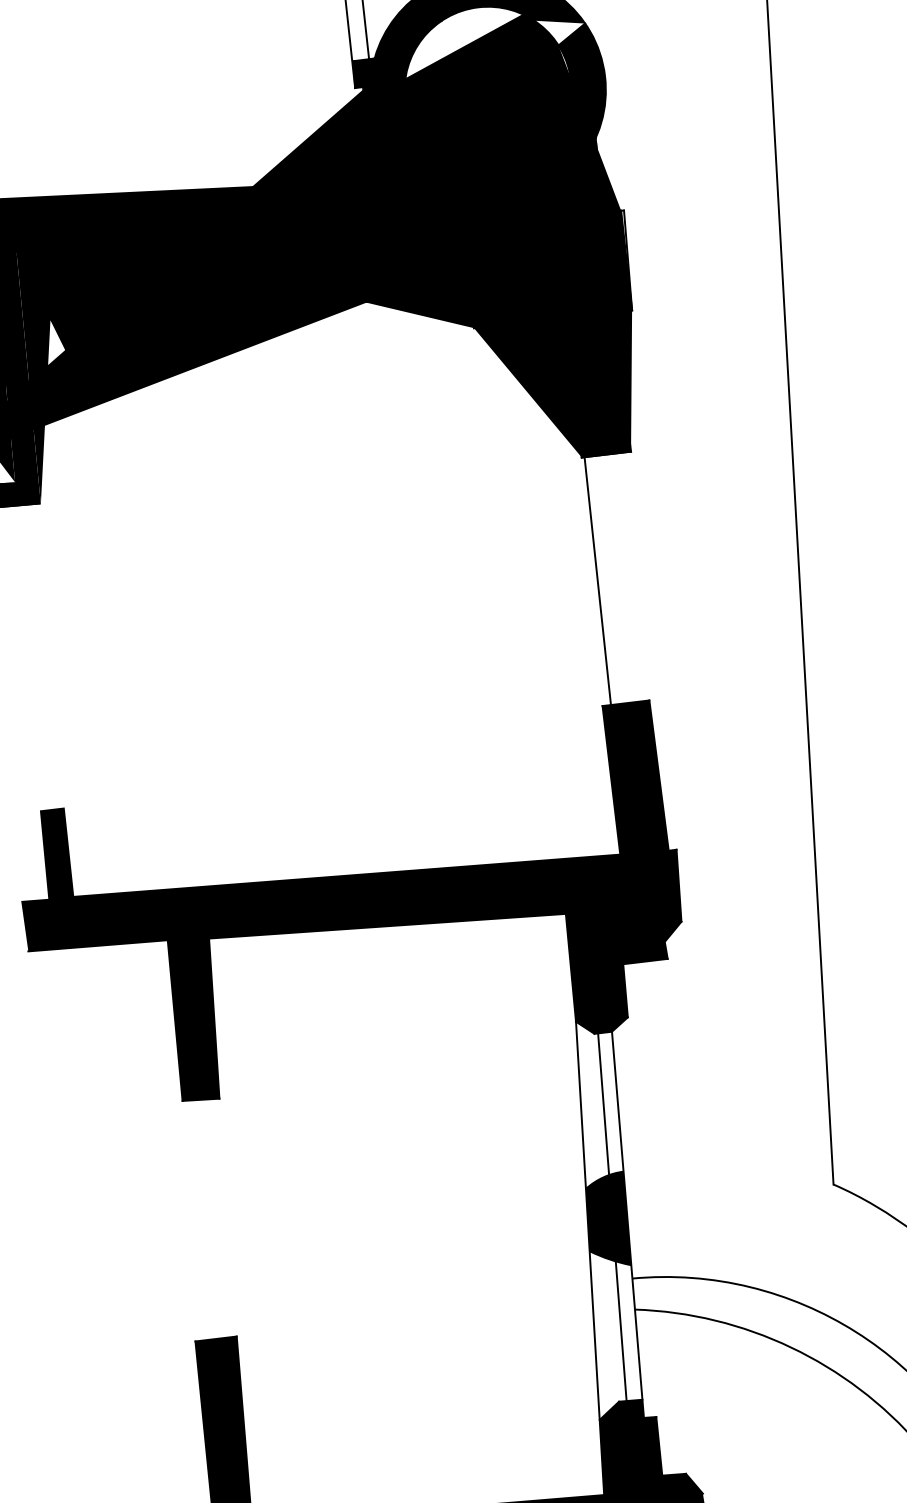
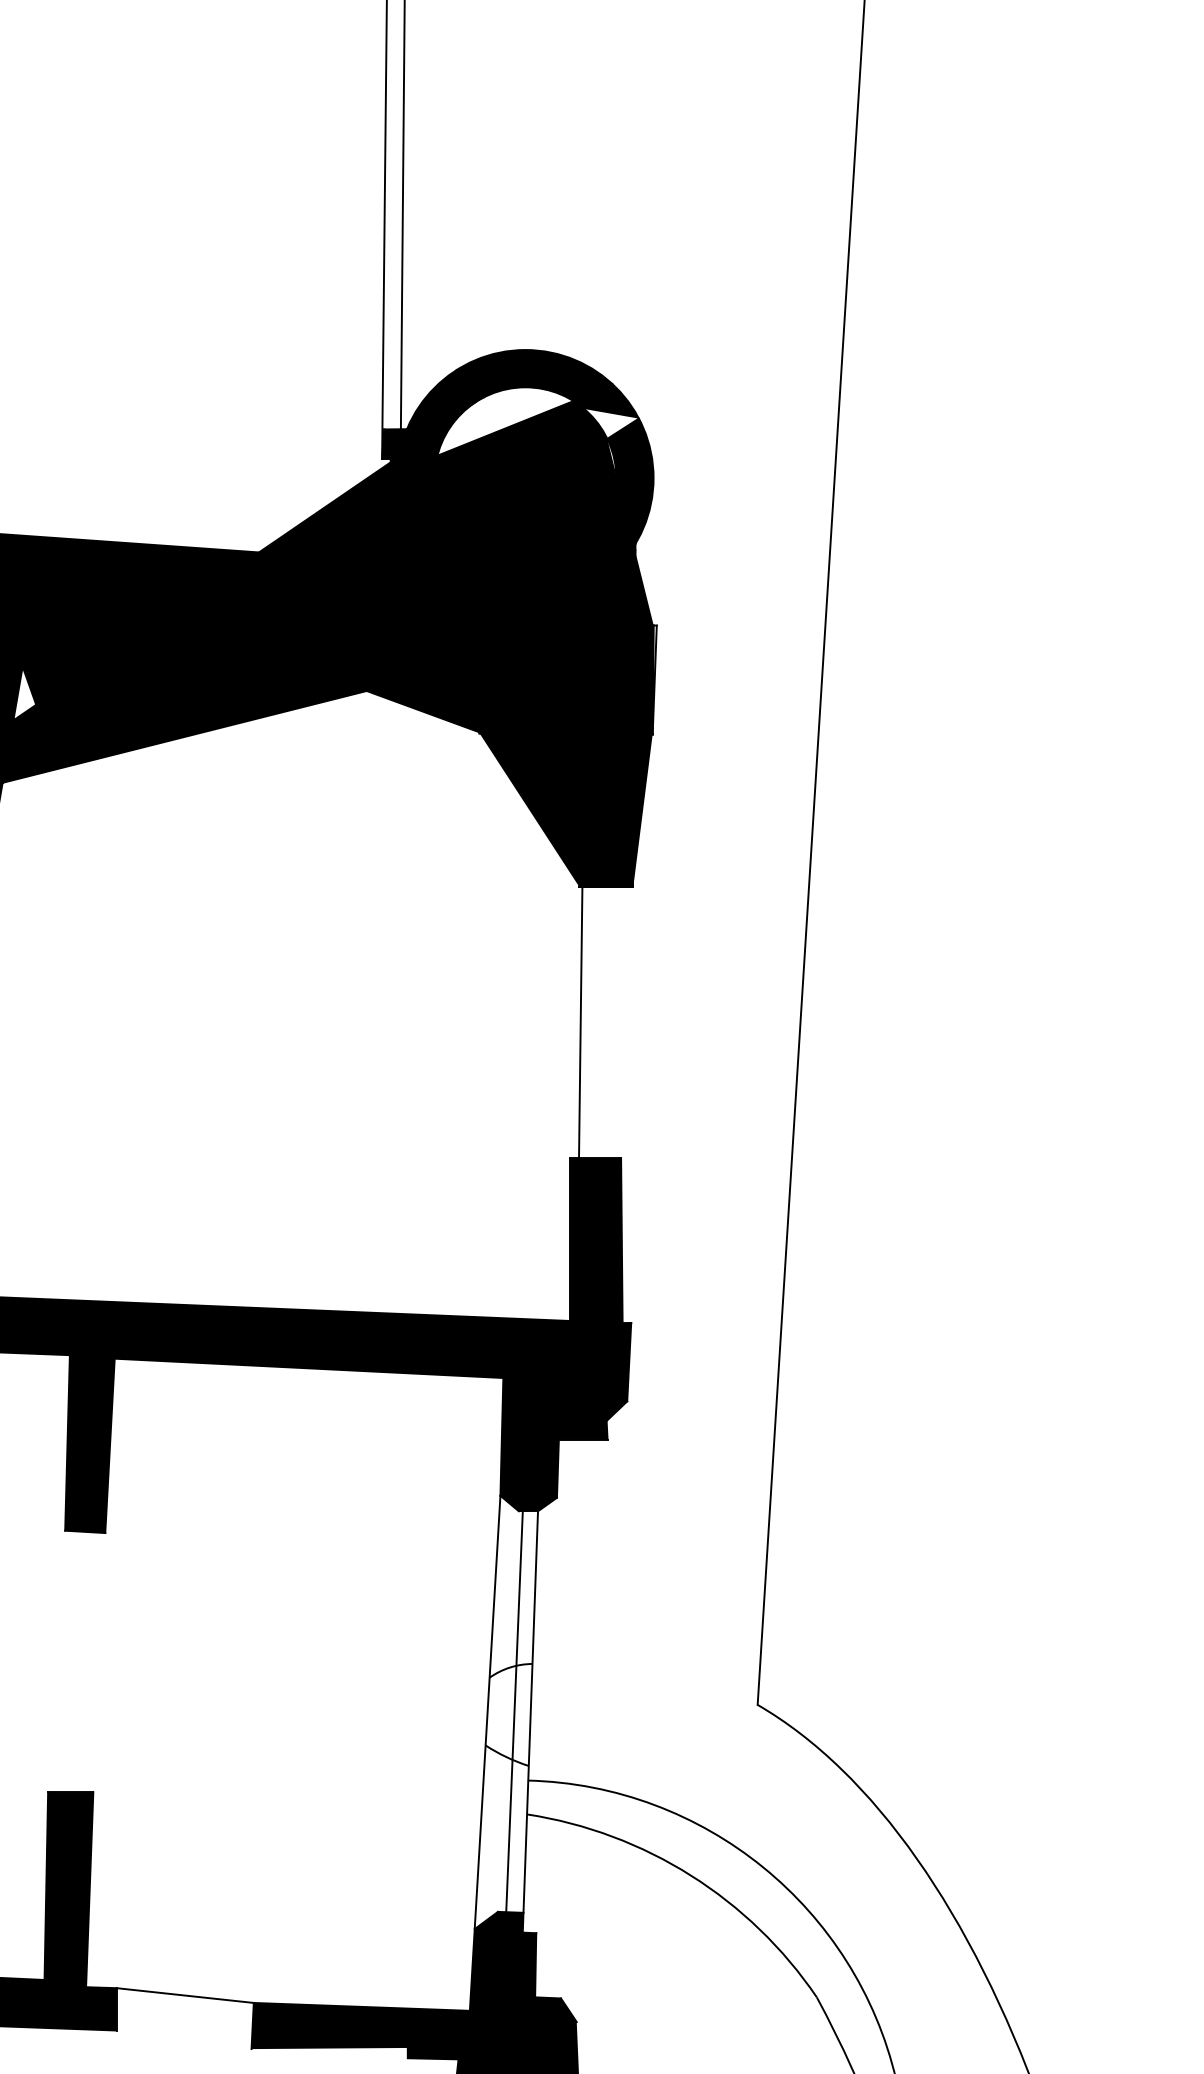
fill: (607, 1220) -> (508, 1714), removed

